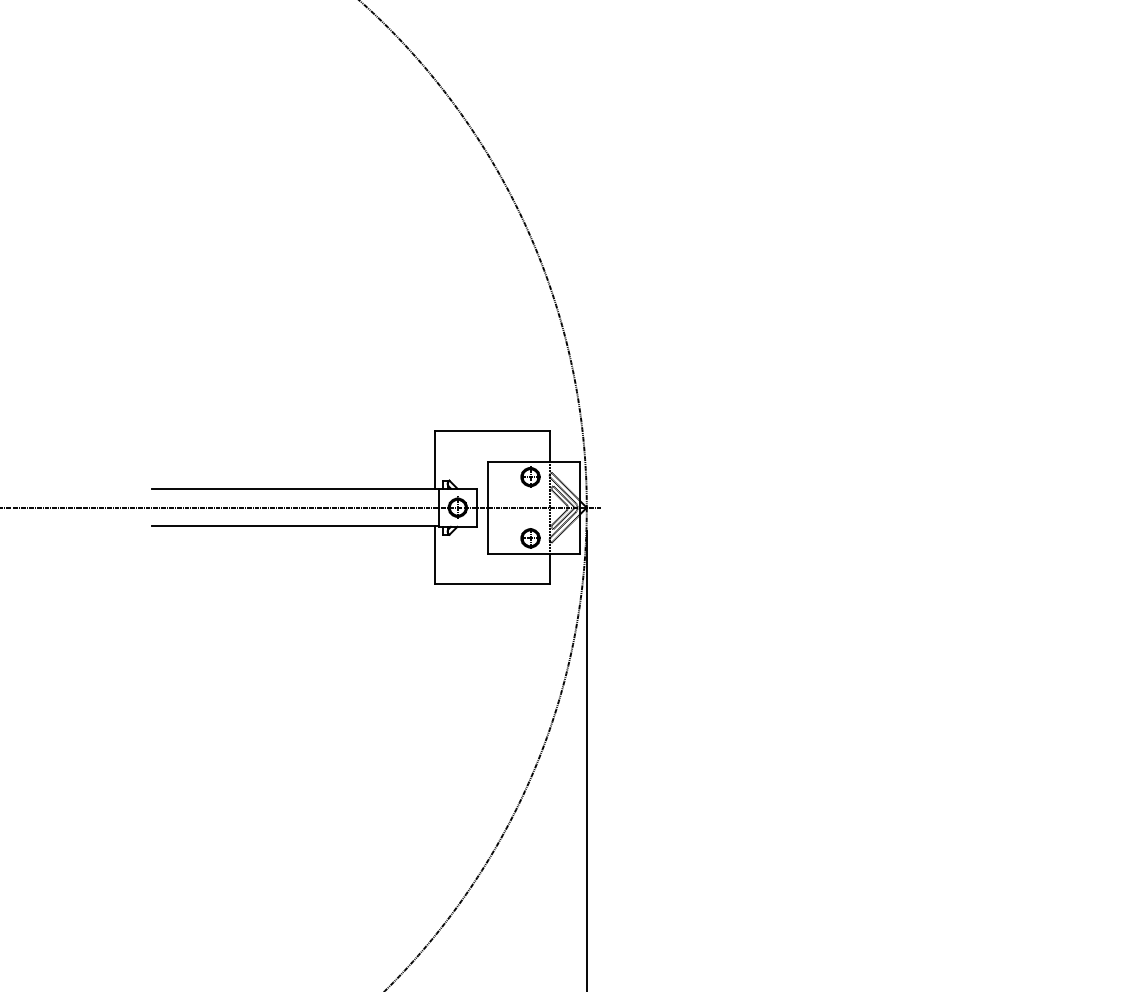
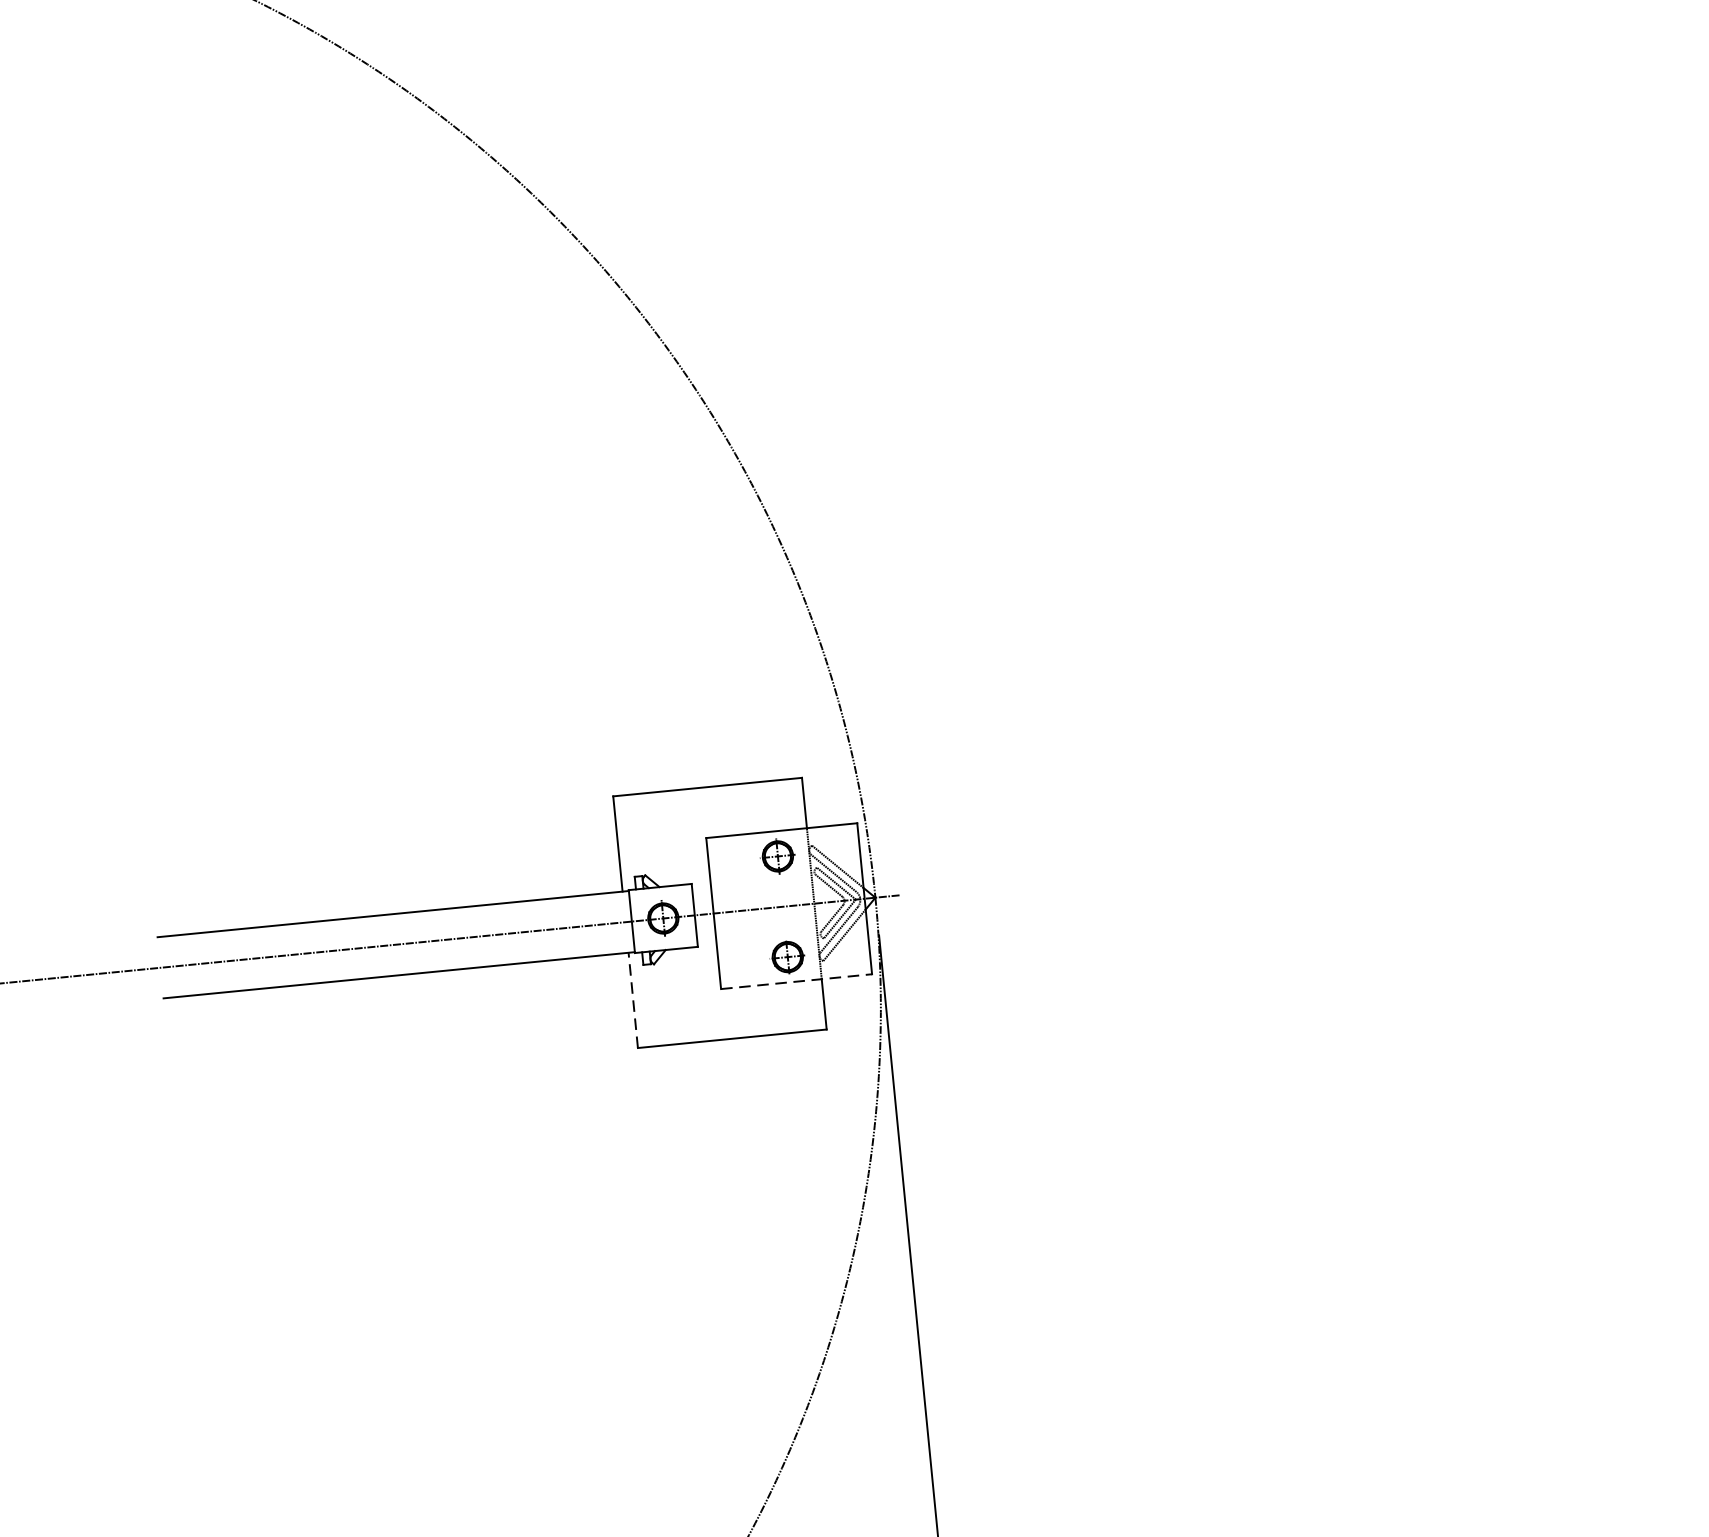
line: (534, 553) -> (796, 981), solid -> dashed
line: (434, 555) -> (632, 1000), solid -> dashed

